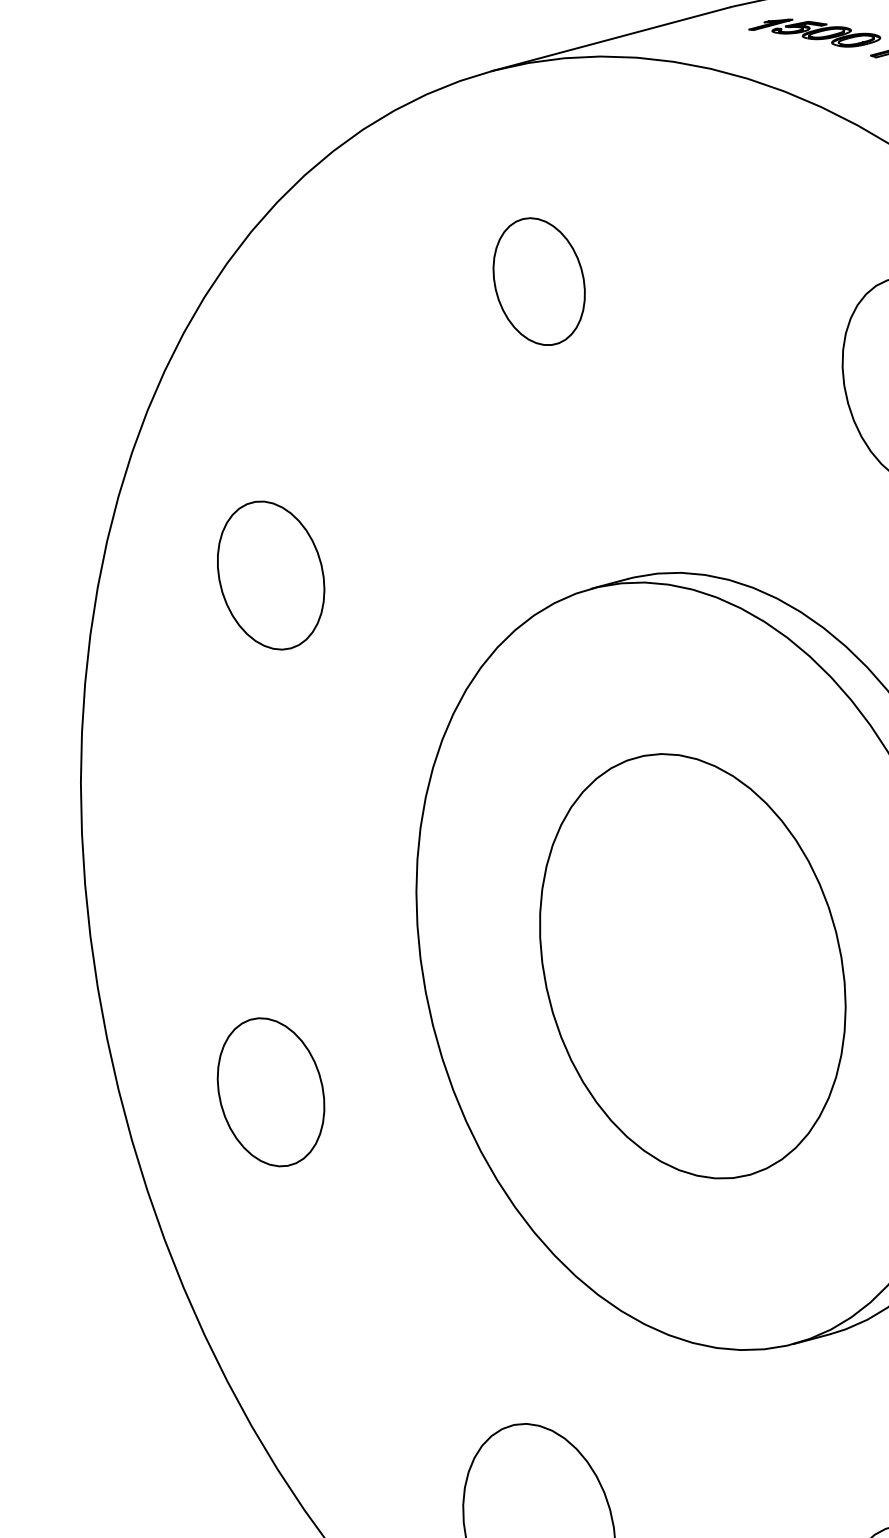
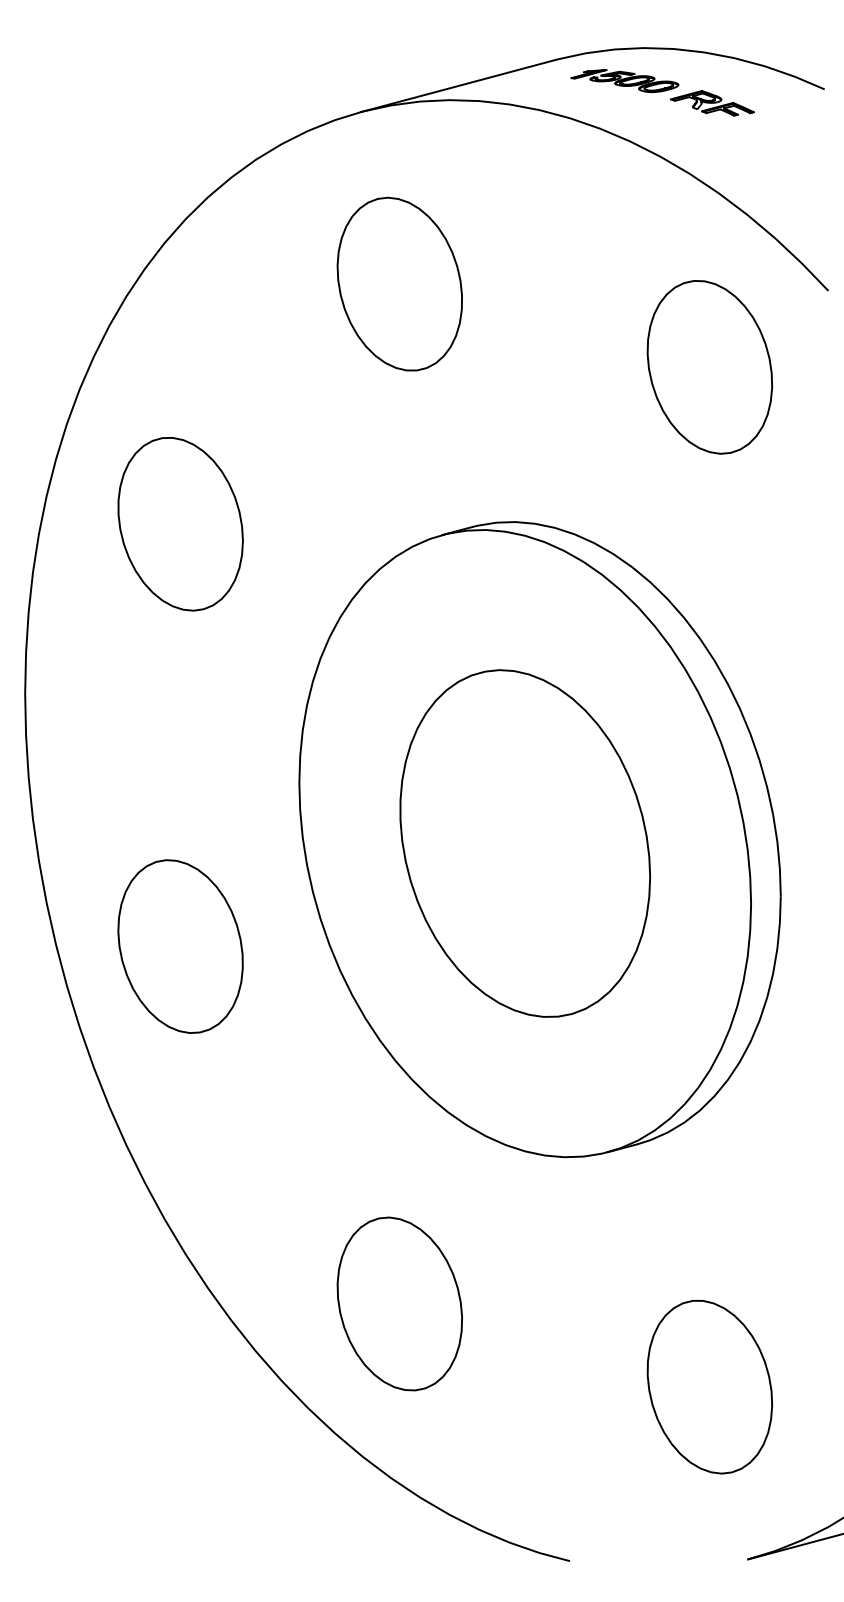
part: (538, 280) -> (399, 283), size x1.67
part: (270, 575) -> (180, 524), size x1.43
part: (270, 1092) -> (180, 946), size x1.43

